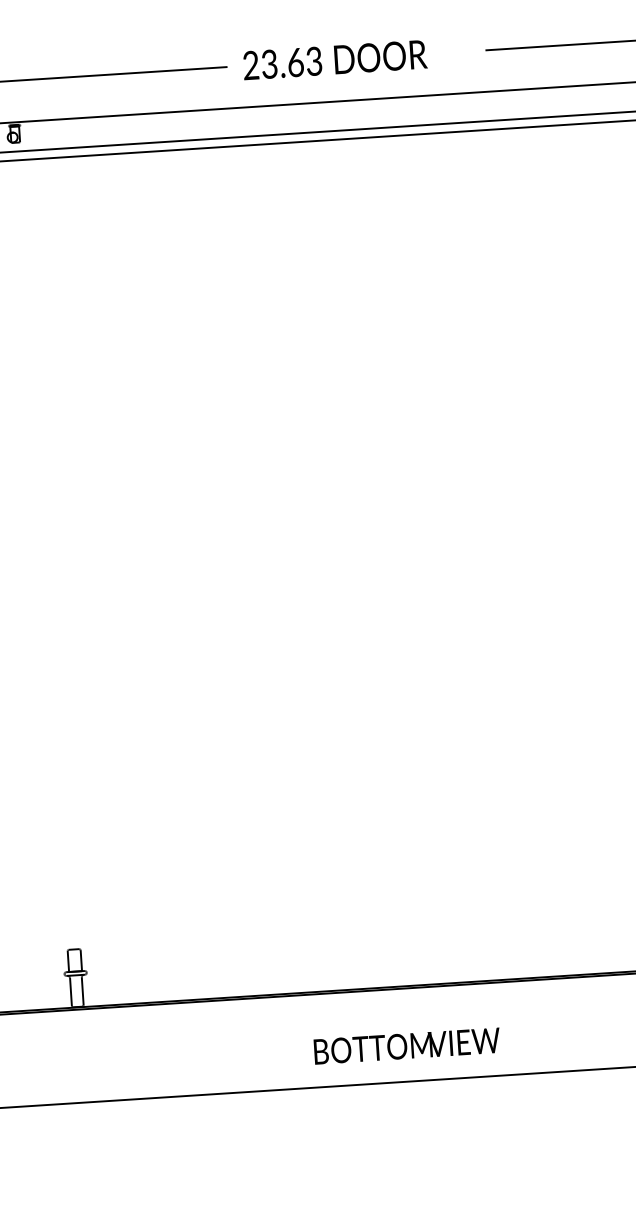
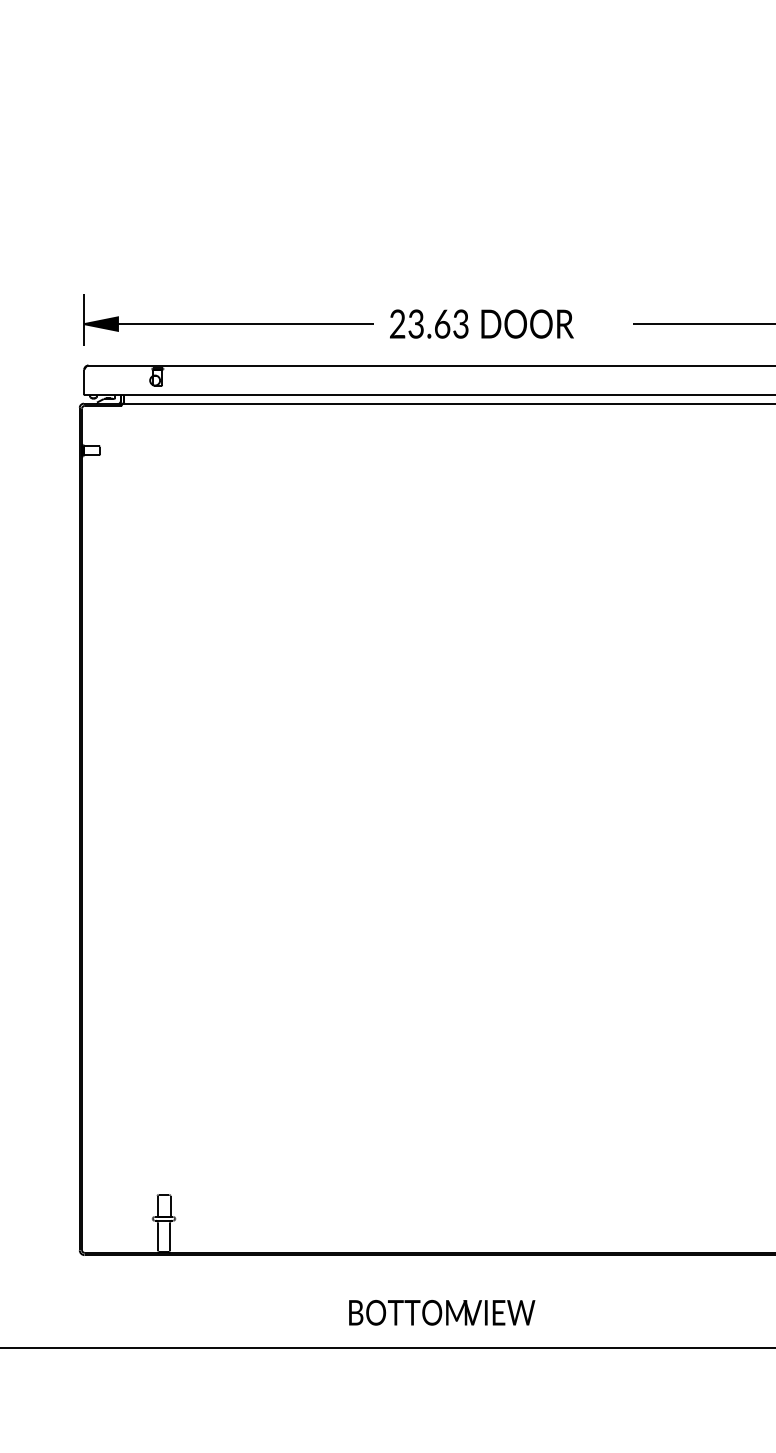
text: (407, 1045) -> (442, 1312), moved

